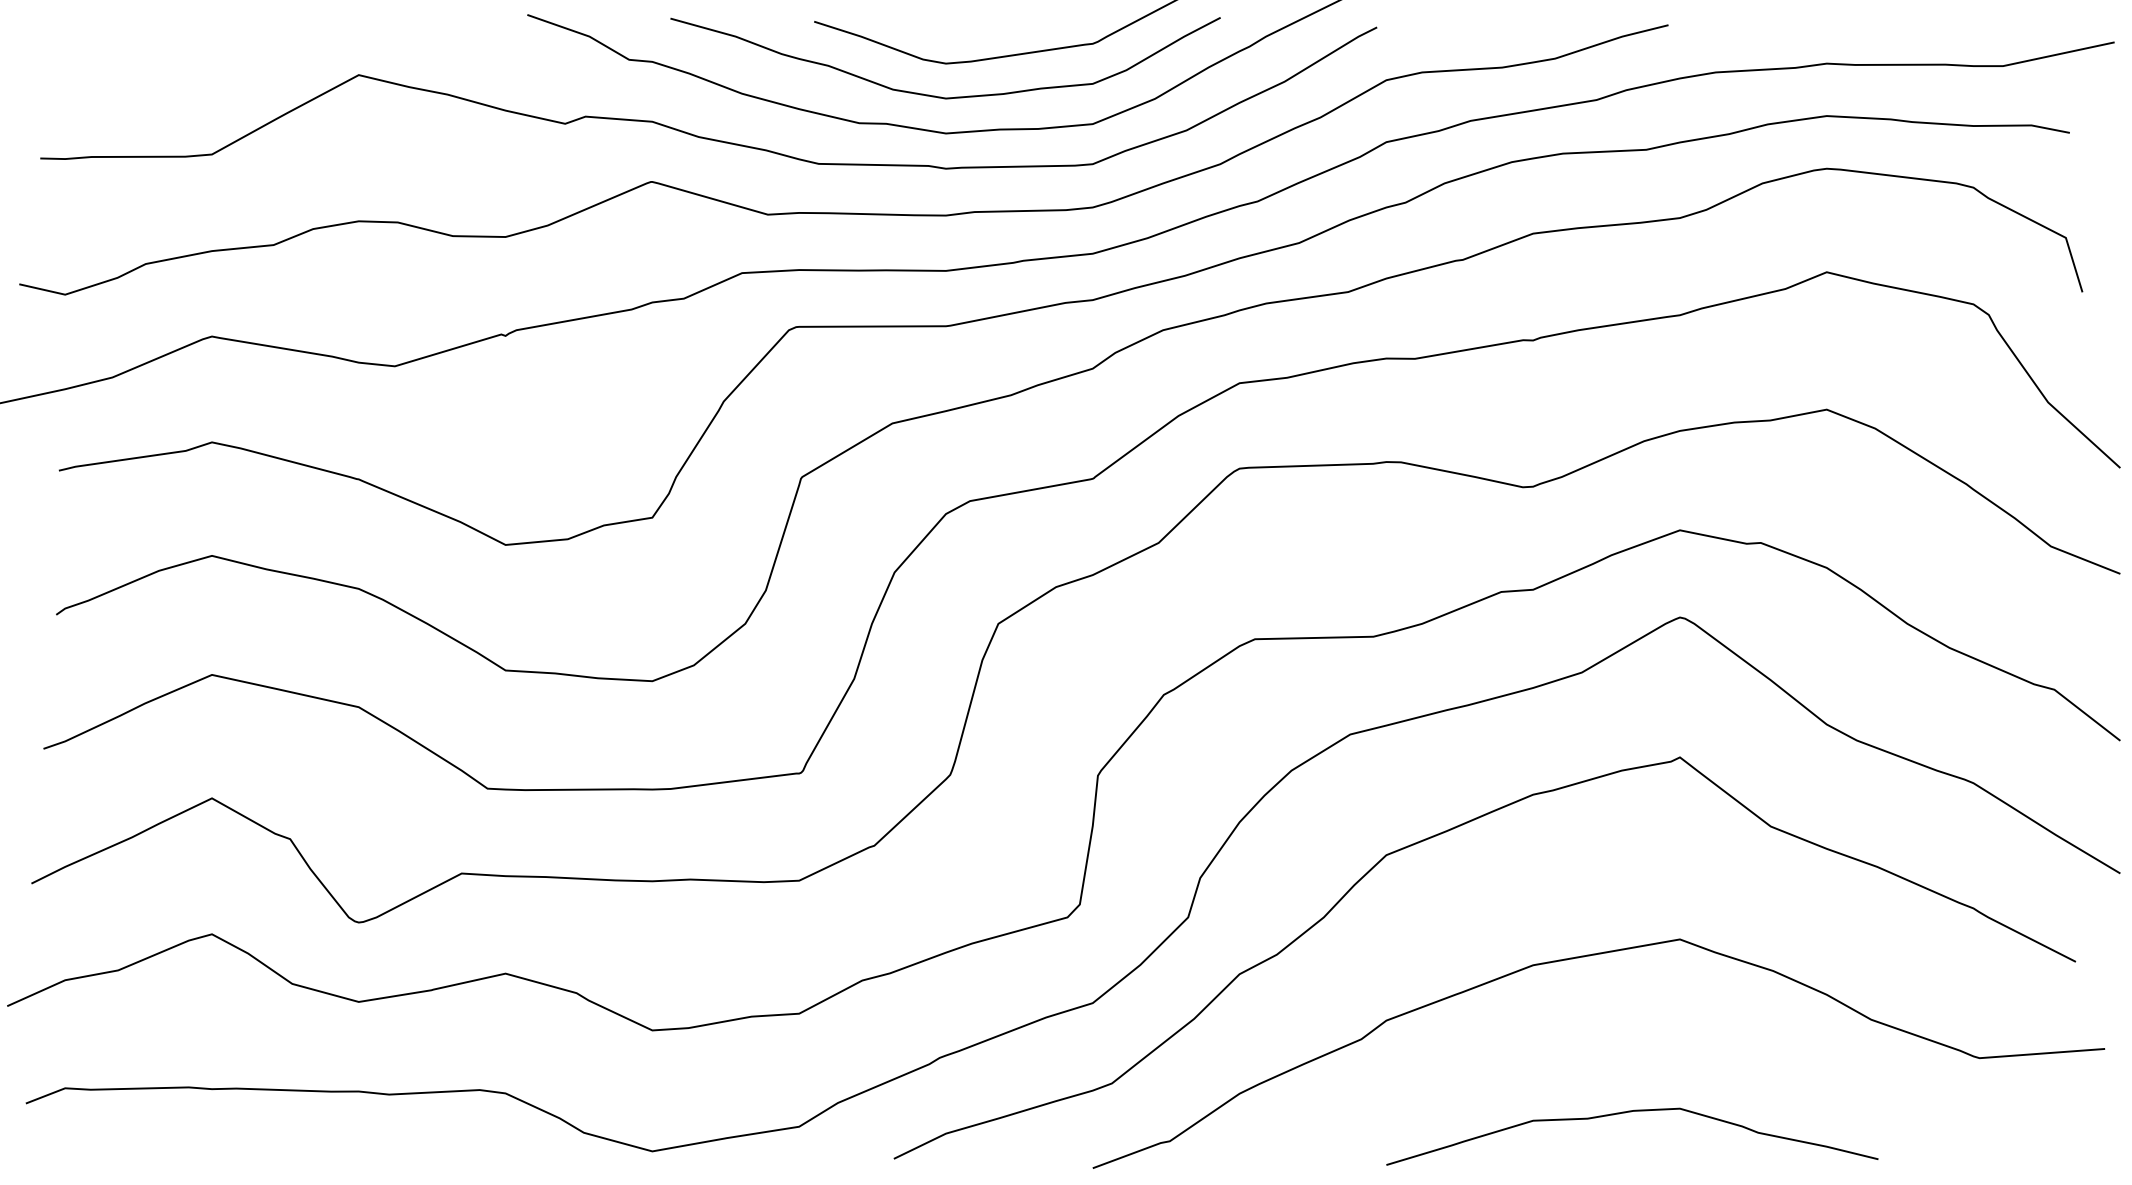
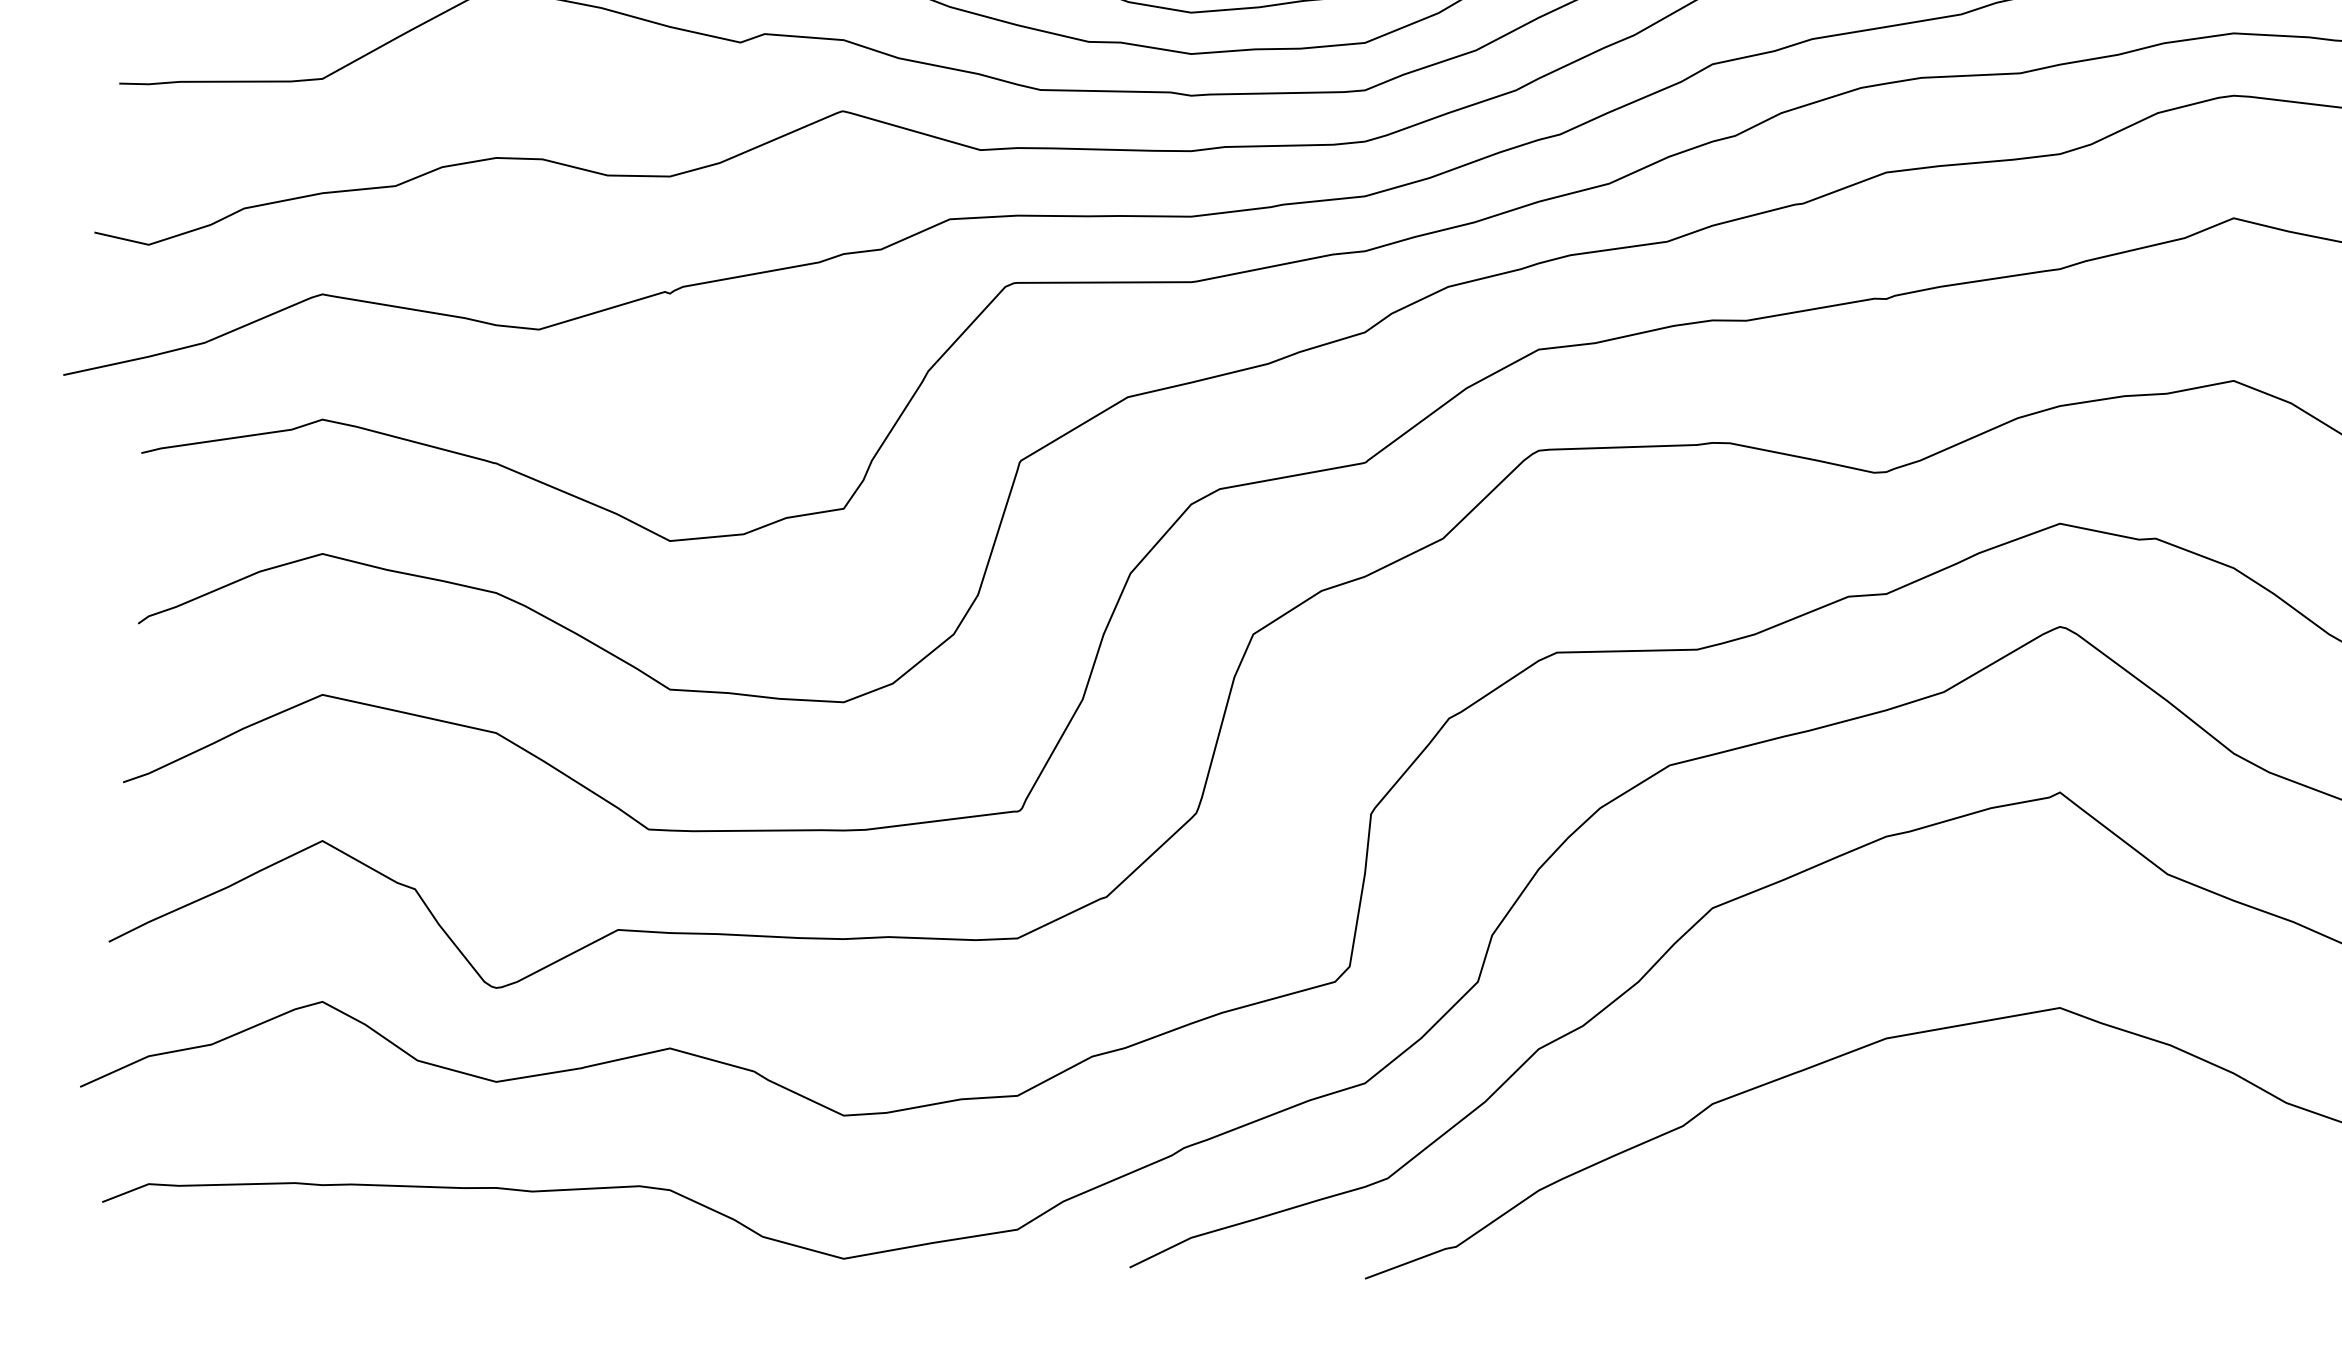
curve: (1631, 1112) -> (2002, 1212), removed

